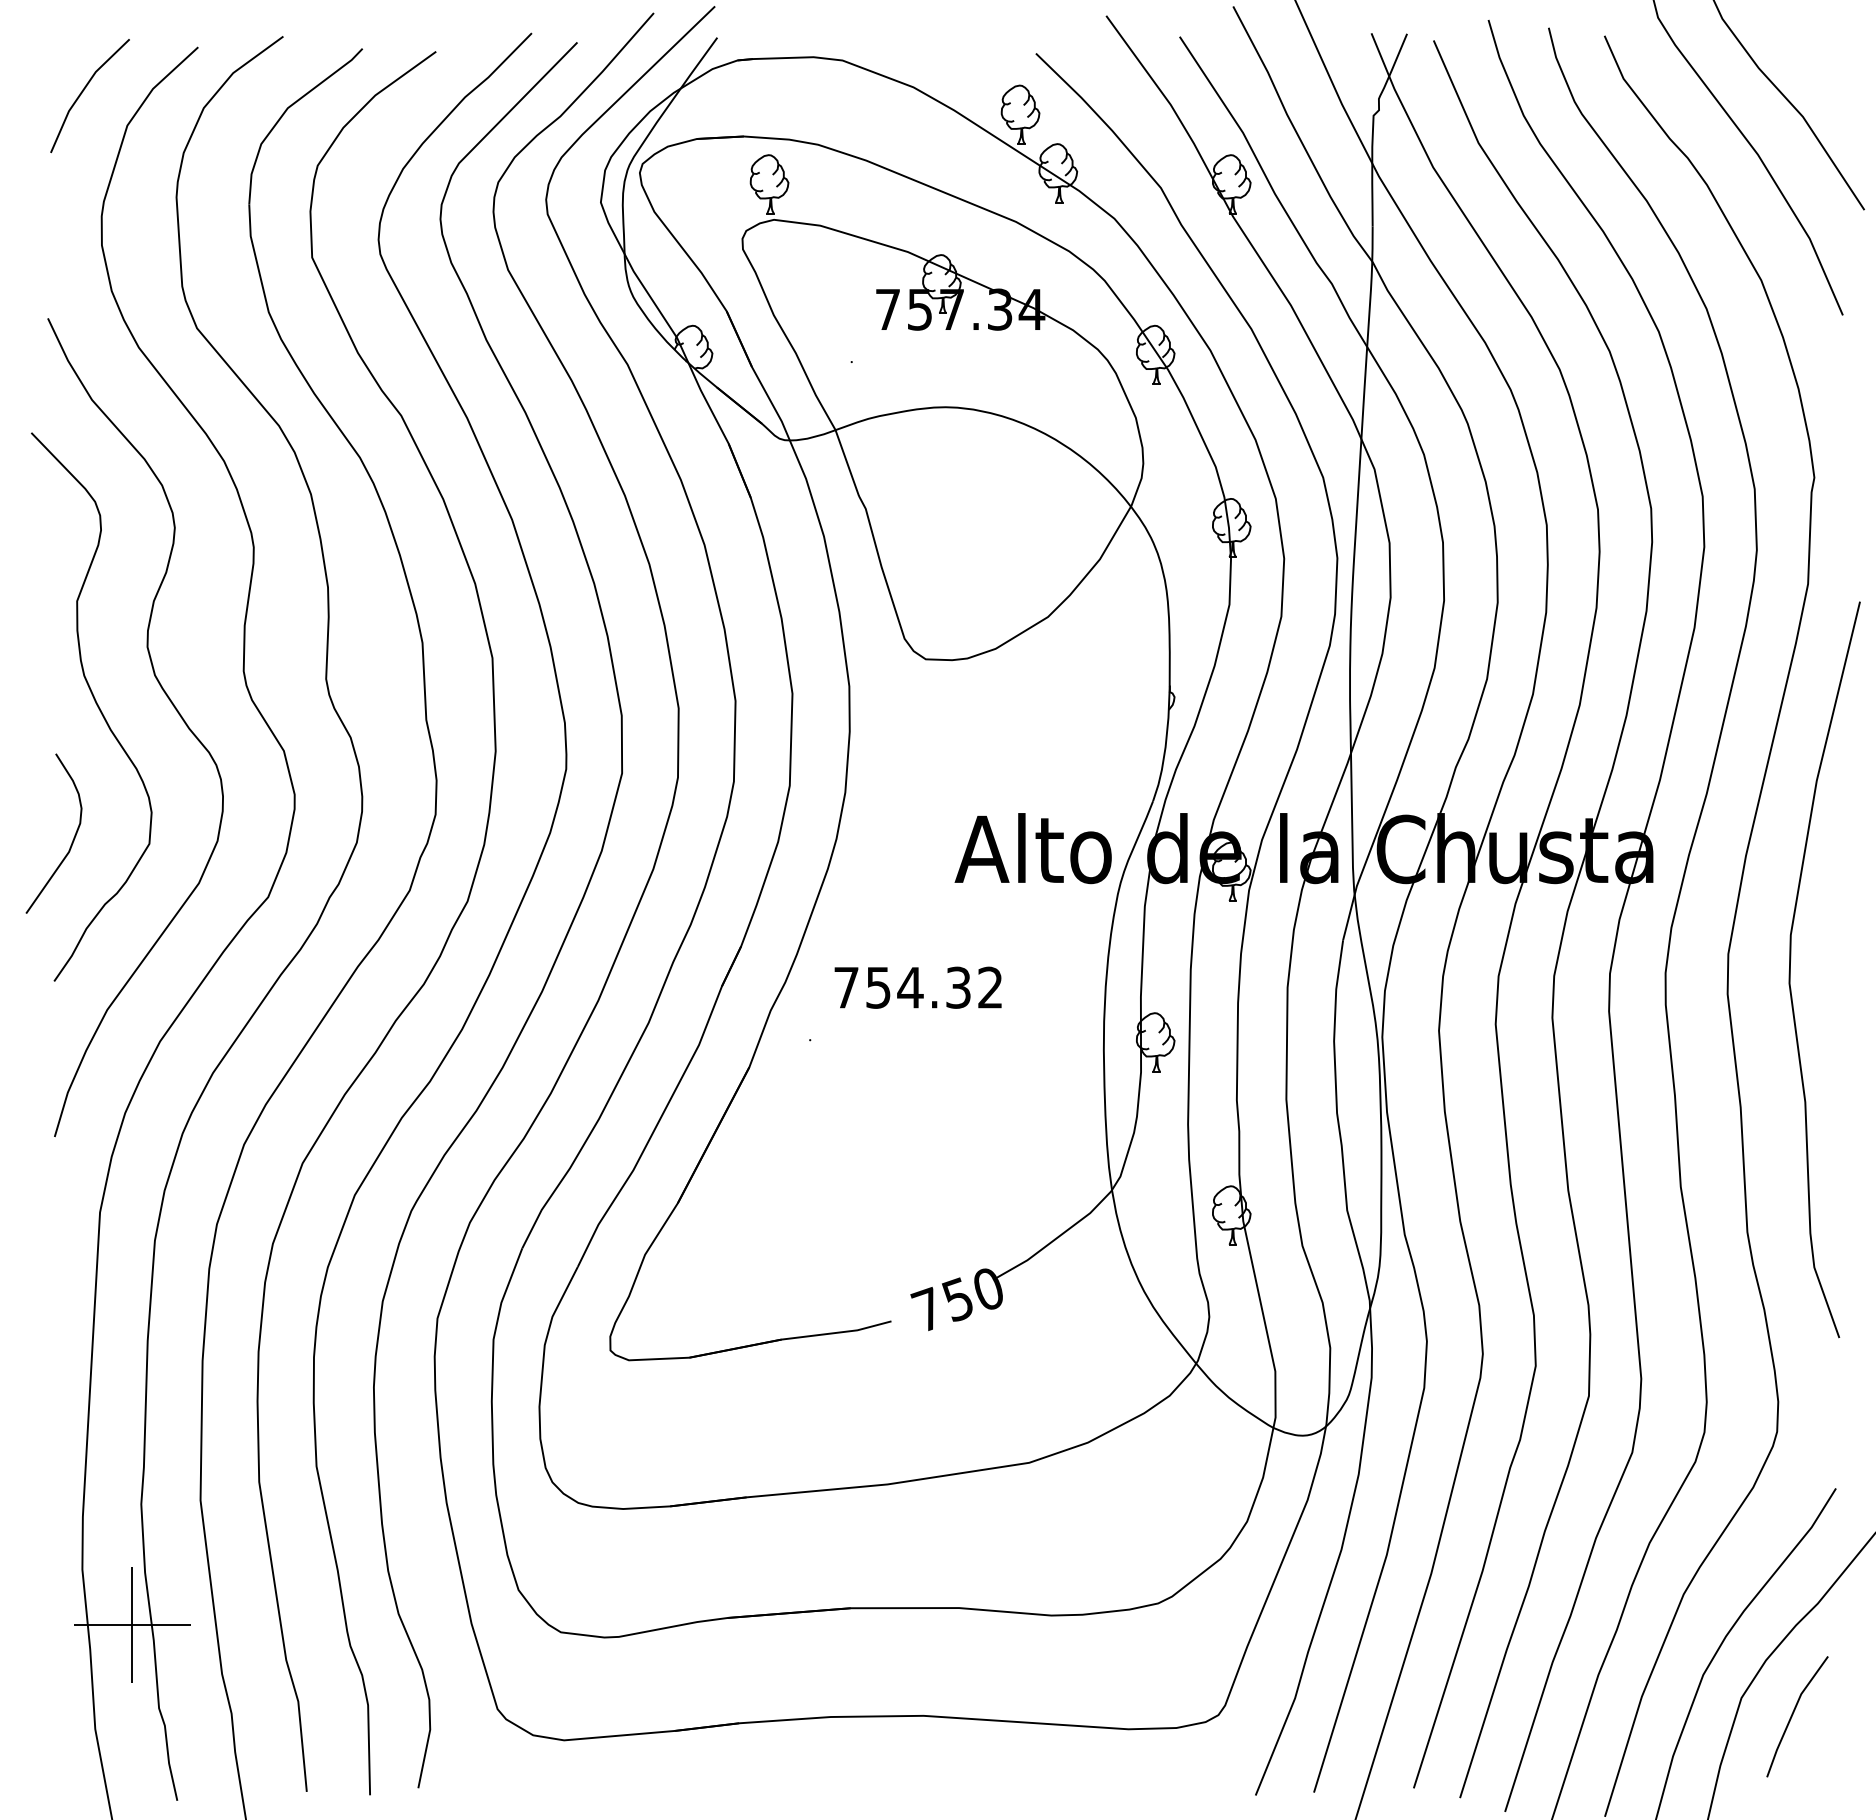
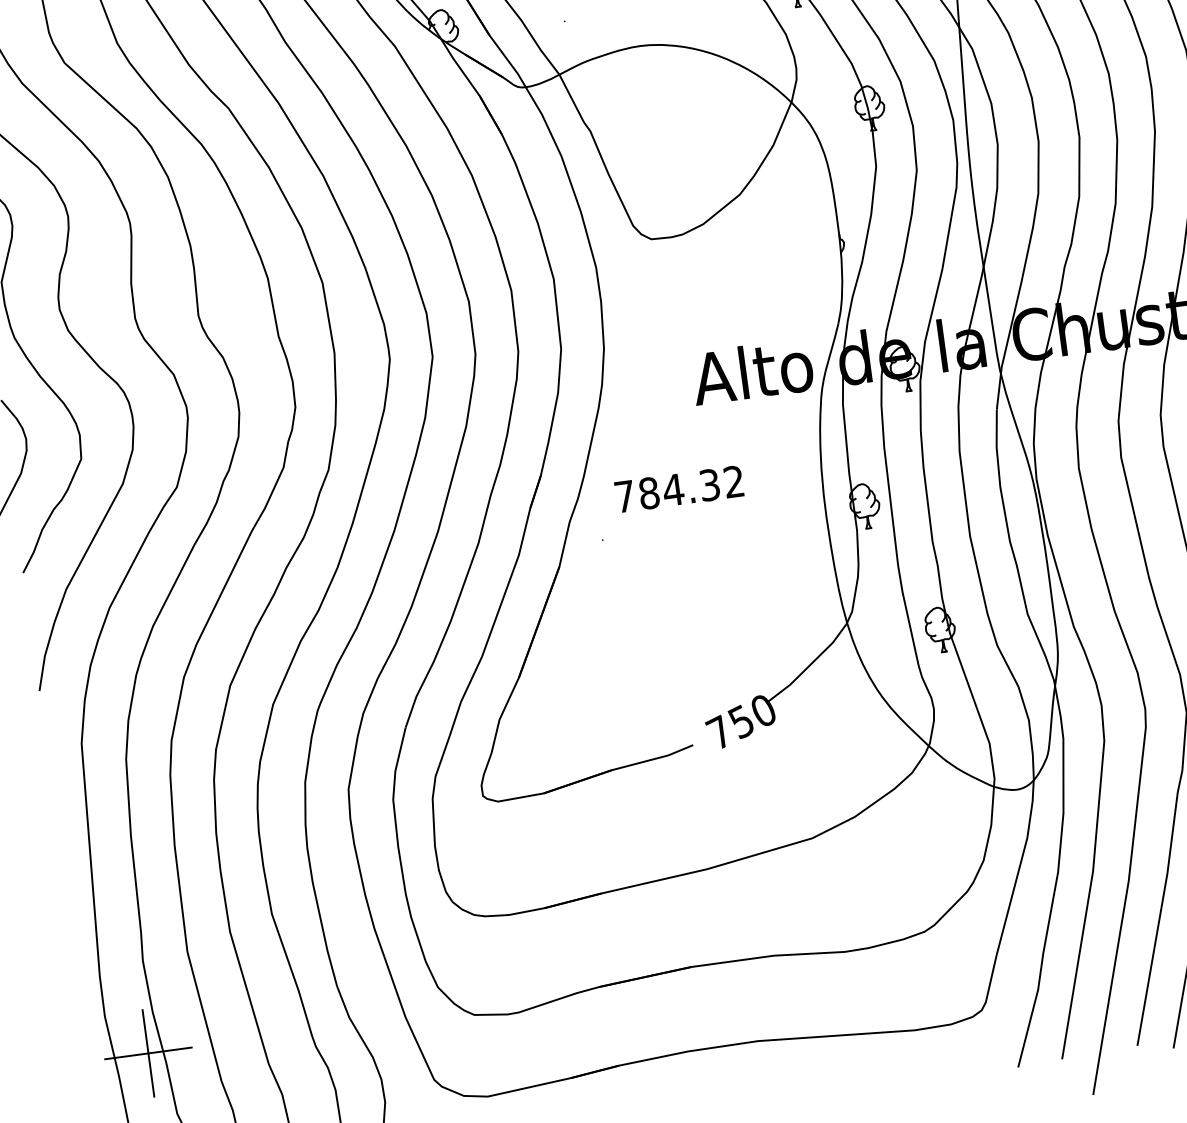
text: (878, 987) -> (649, 493), 754.32 -> 784.32

